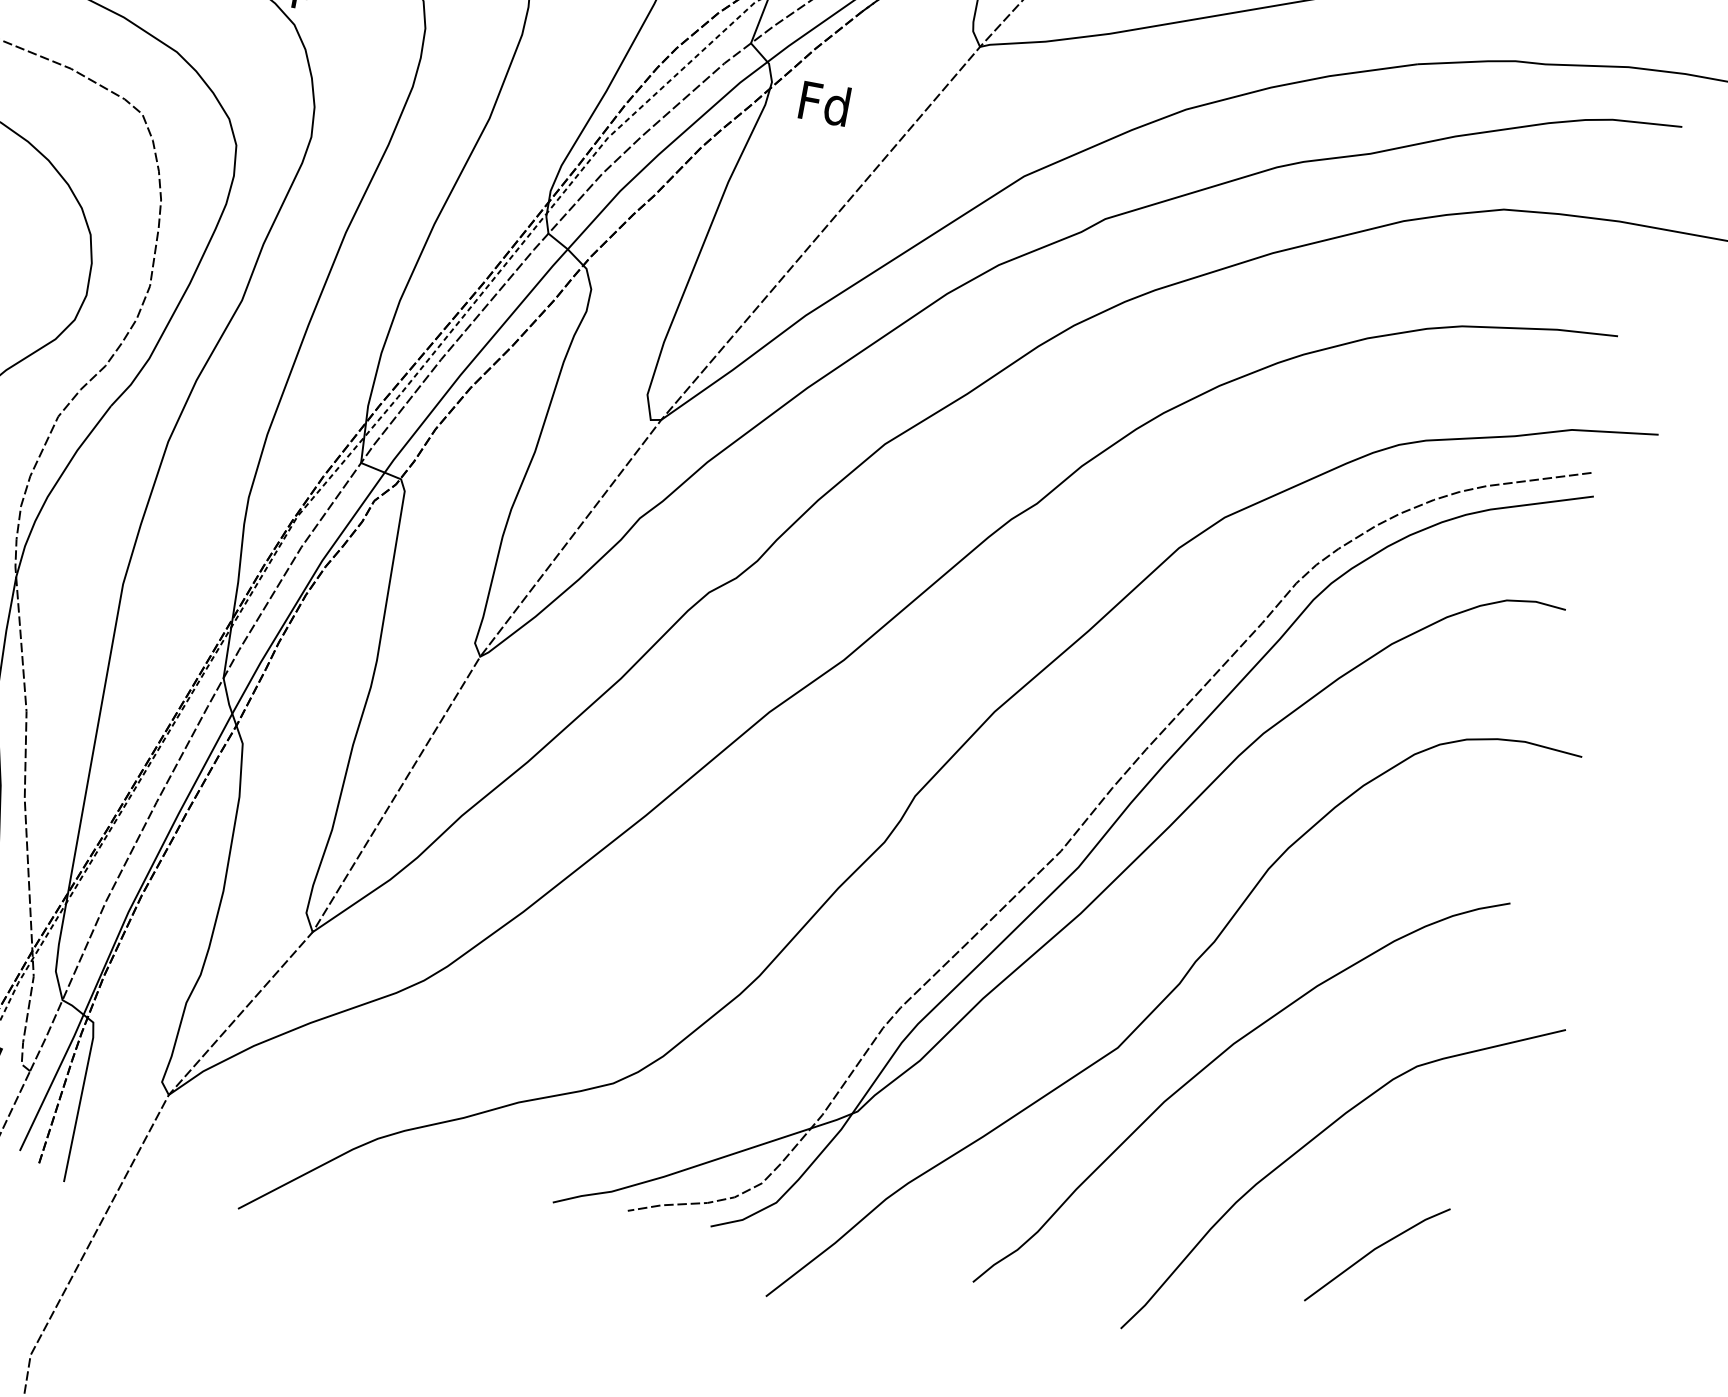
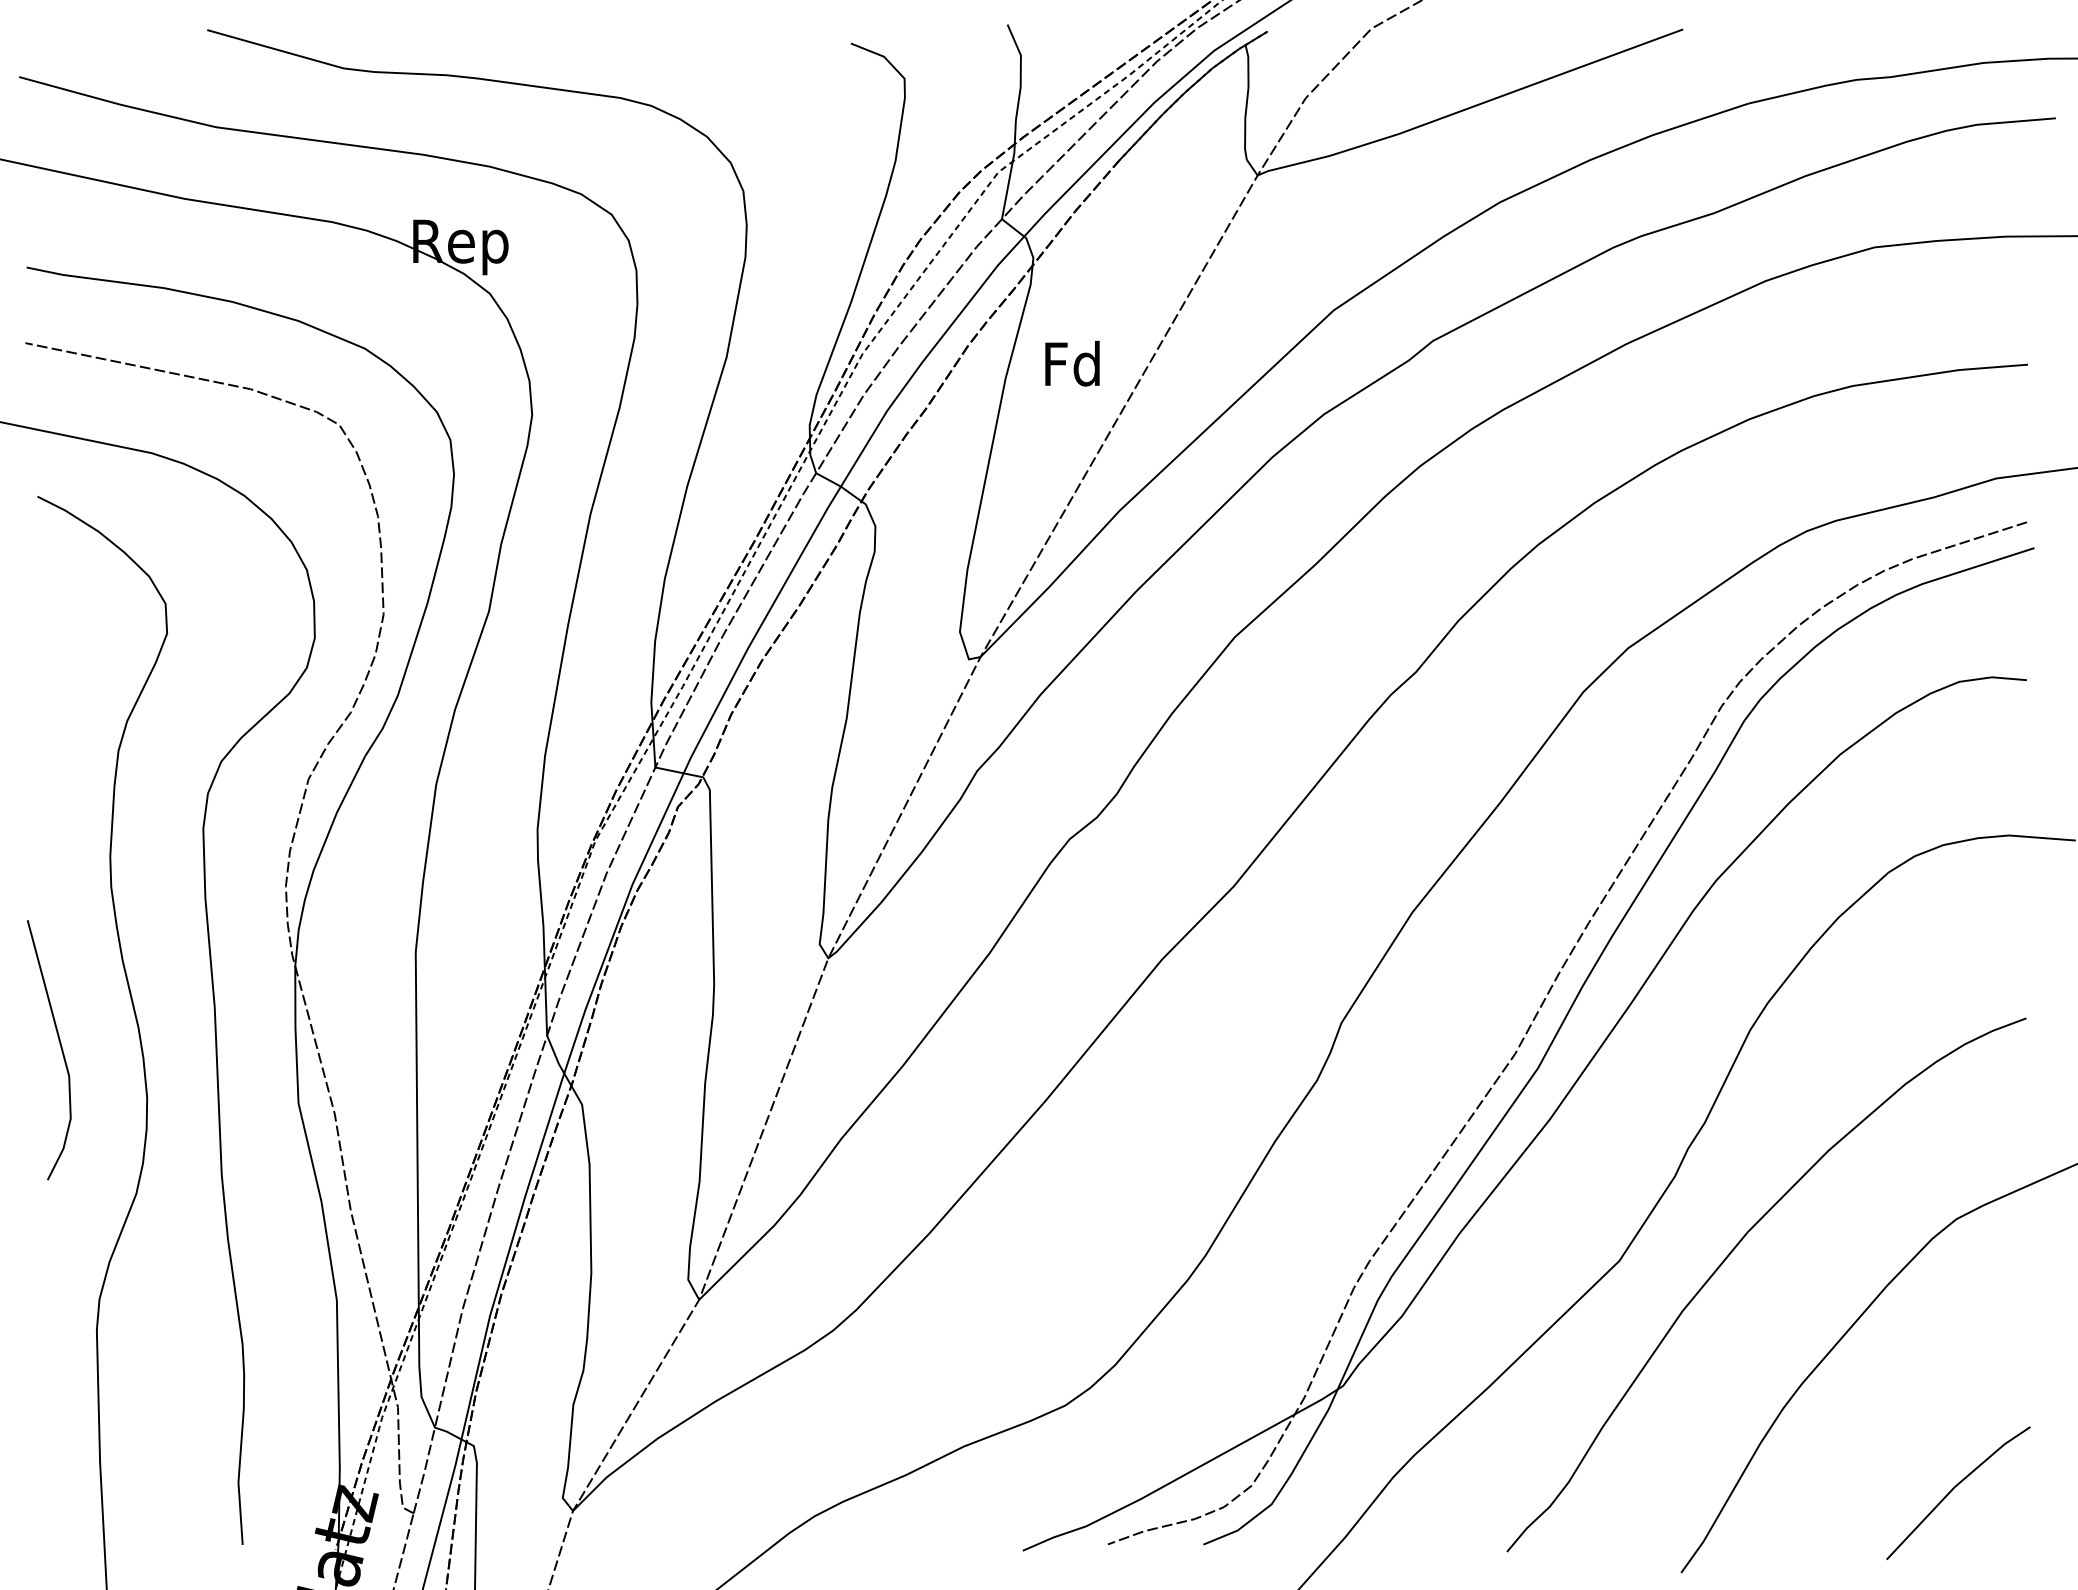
text: (824, 103) -> (1072, 363), moved
line: (1374, 1250) -> (1954, 1488), moved

